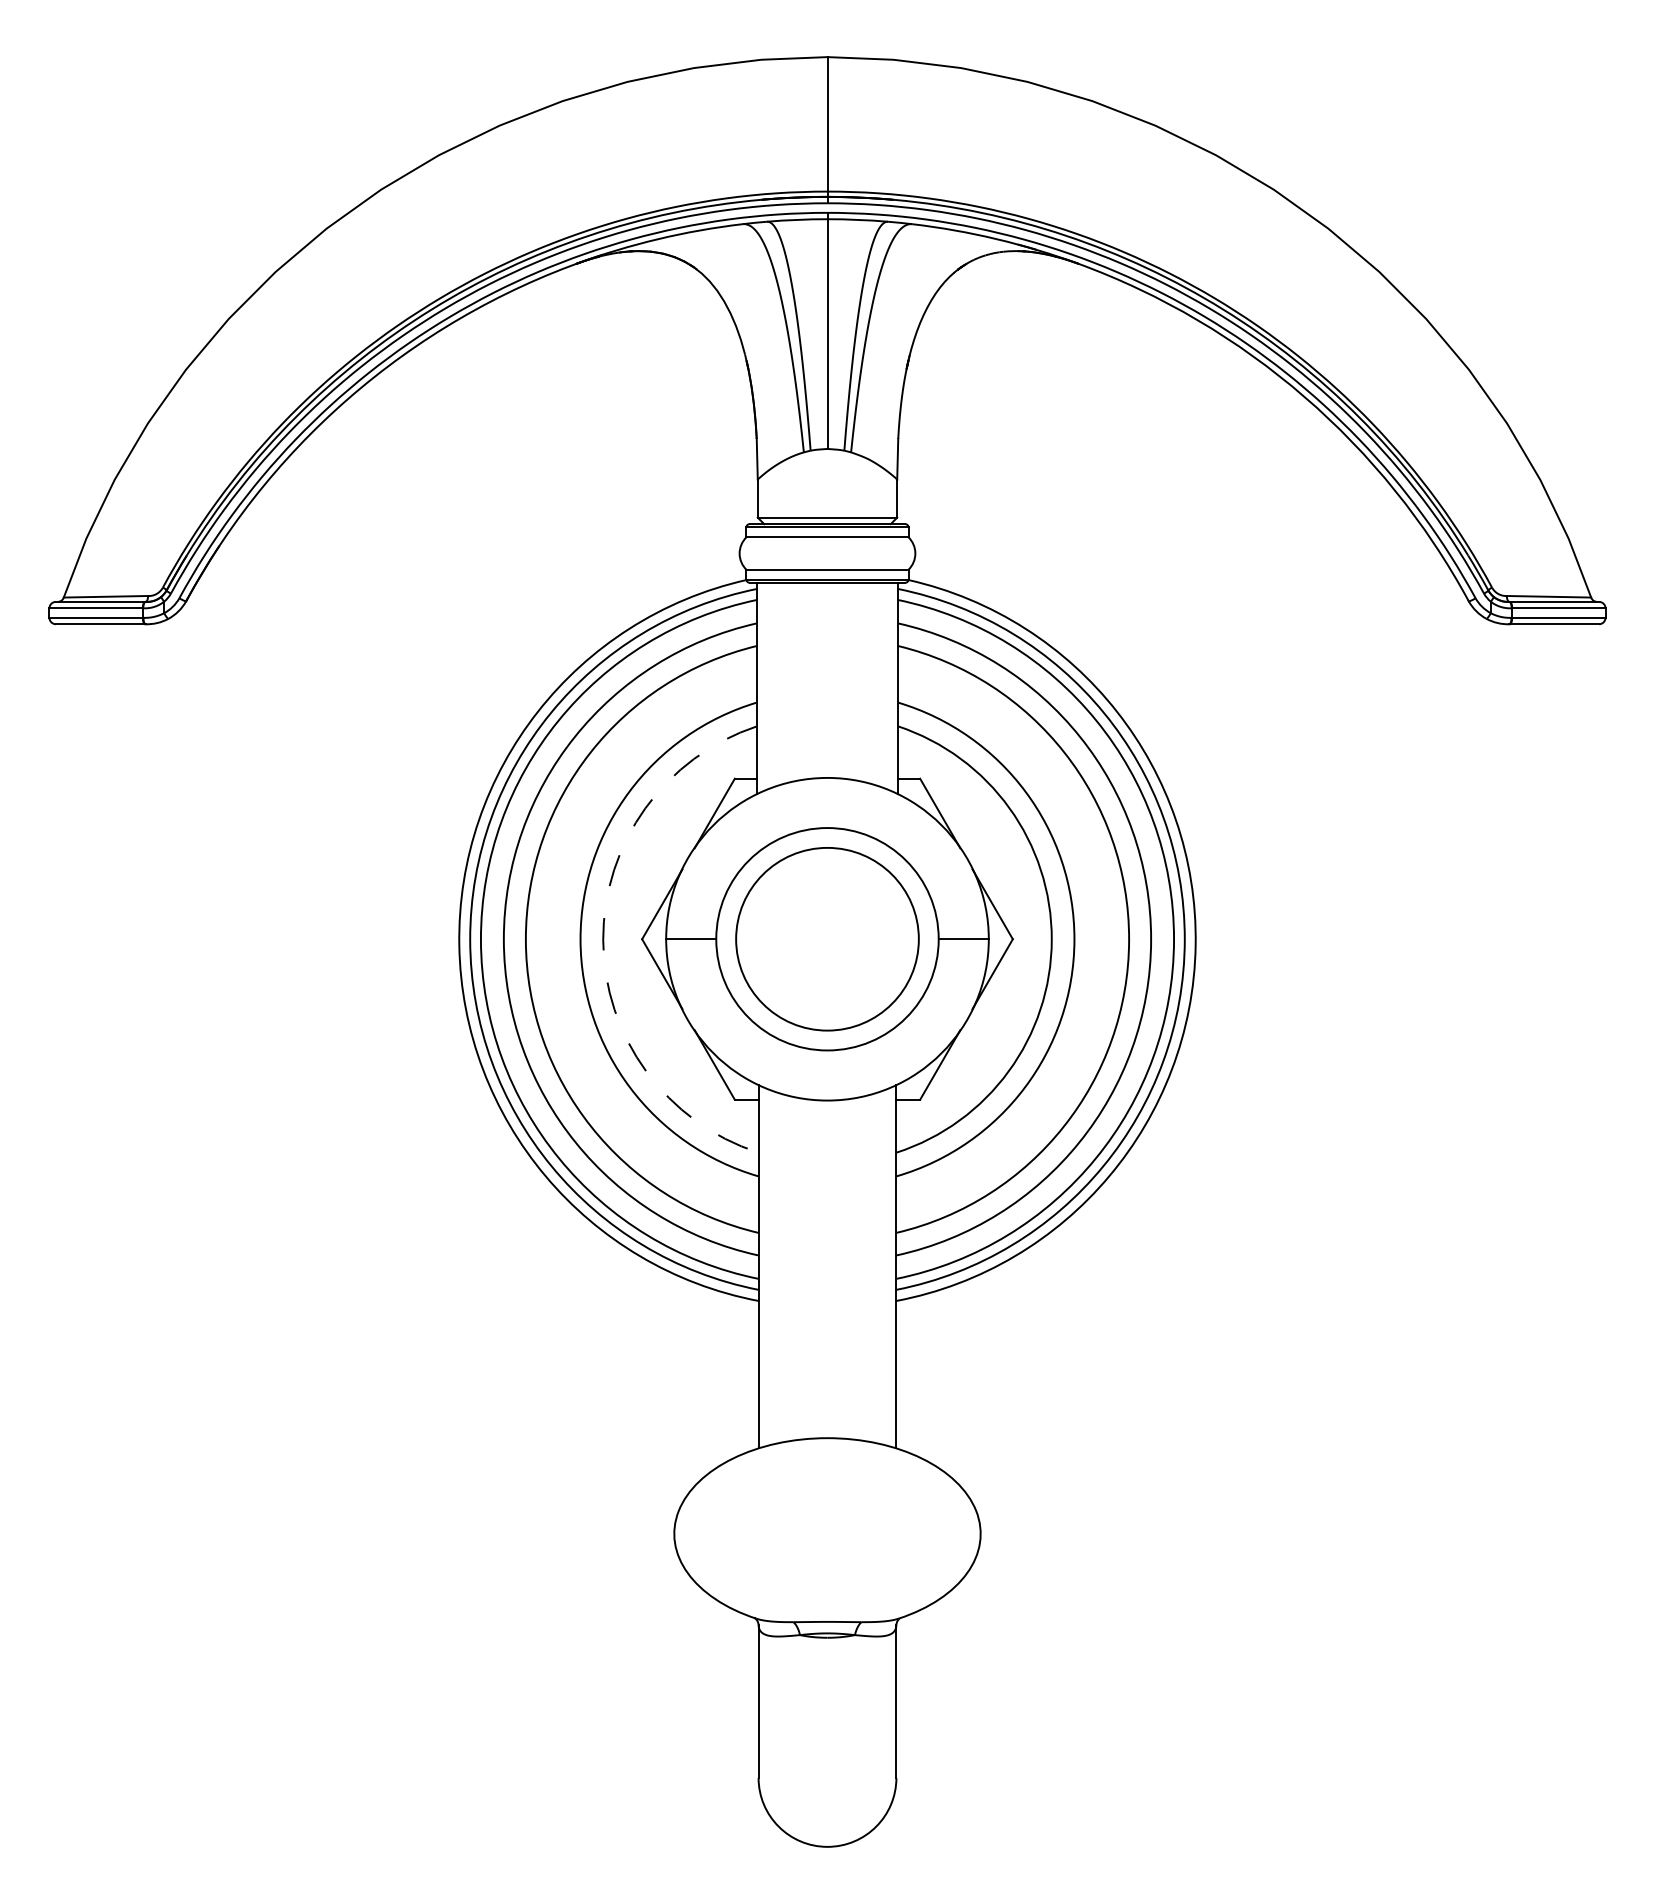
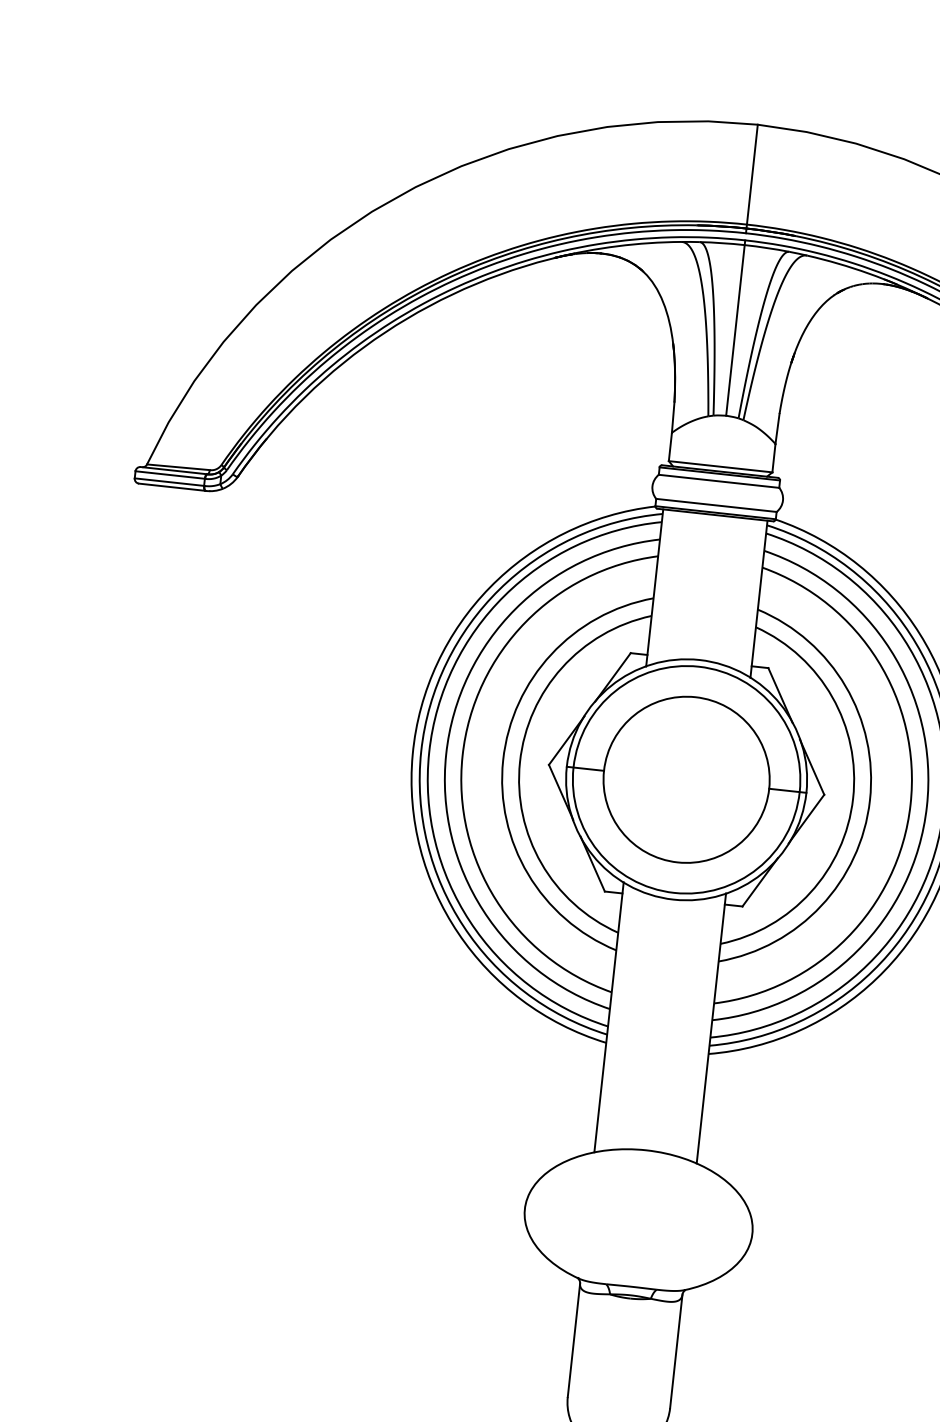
circle: (827, 938) -> (686, 779), size x1.67
arc: (603, 939) -> (520, 761), dashed -> solid

